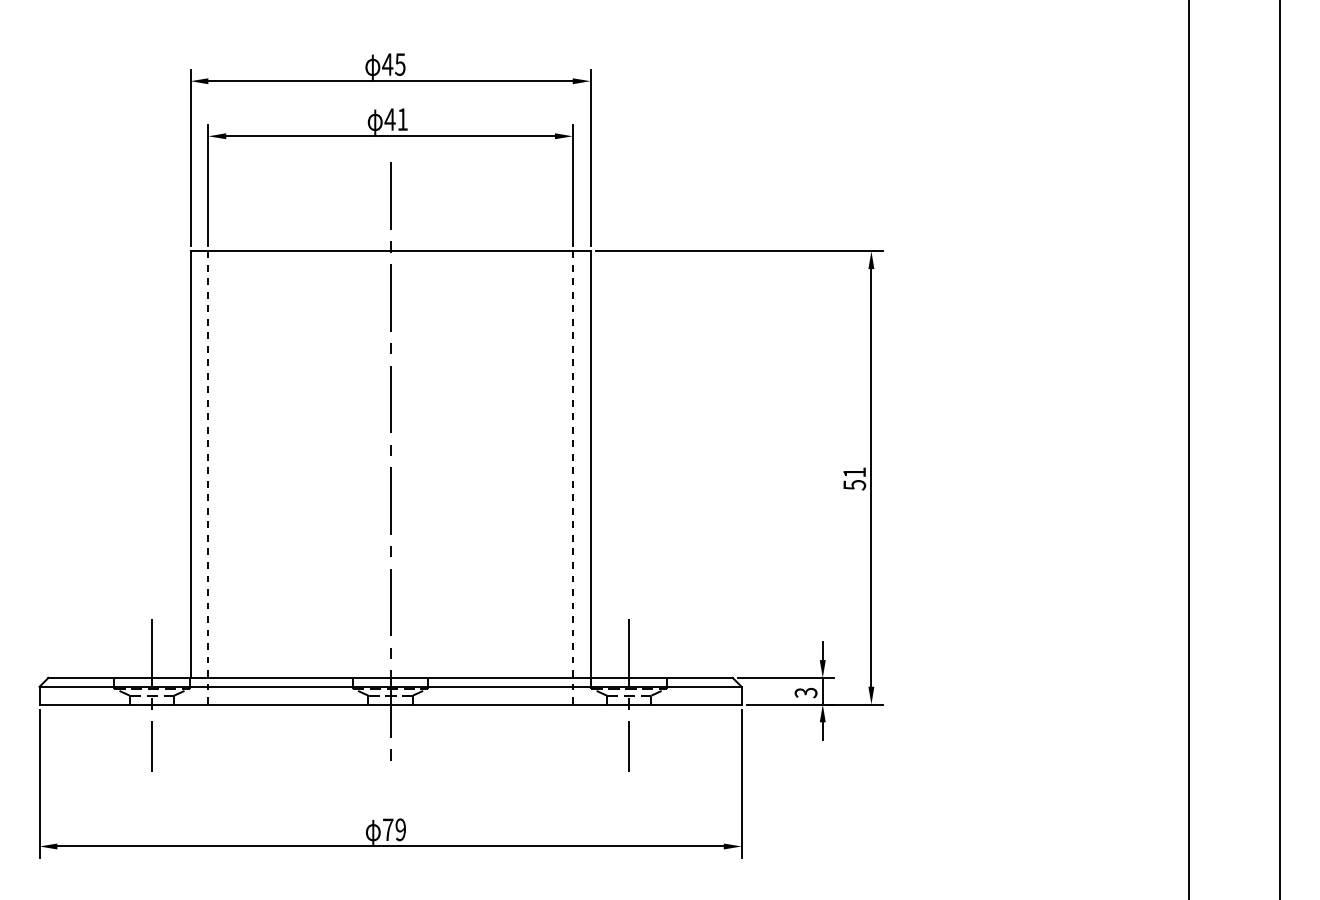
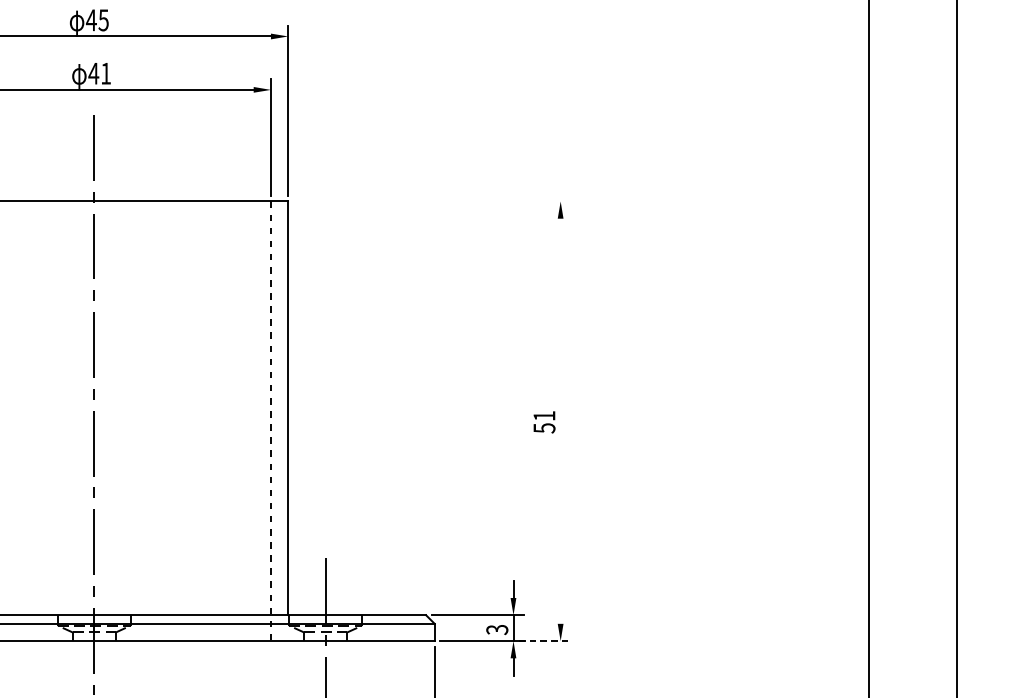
line: (739, 251) -> (432, 201), removed
line: (871, 477) -> (560, 420), removed
line: (855, 704) -> (545, 641), solid -> dashed

